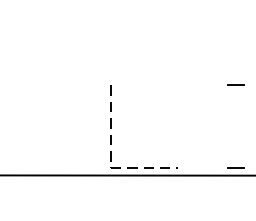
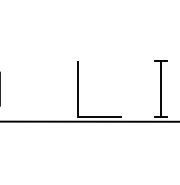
line: (236, 125) -> (161, 88), added
line: (111, 160) -> (77, 111), dashed -> solid

